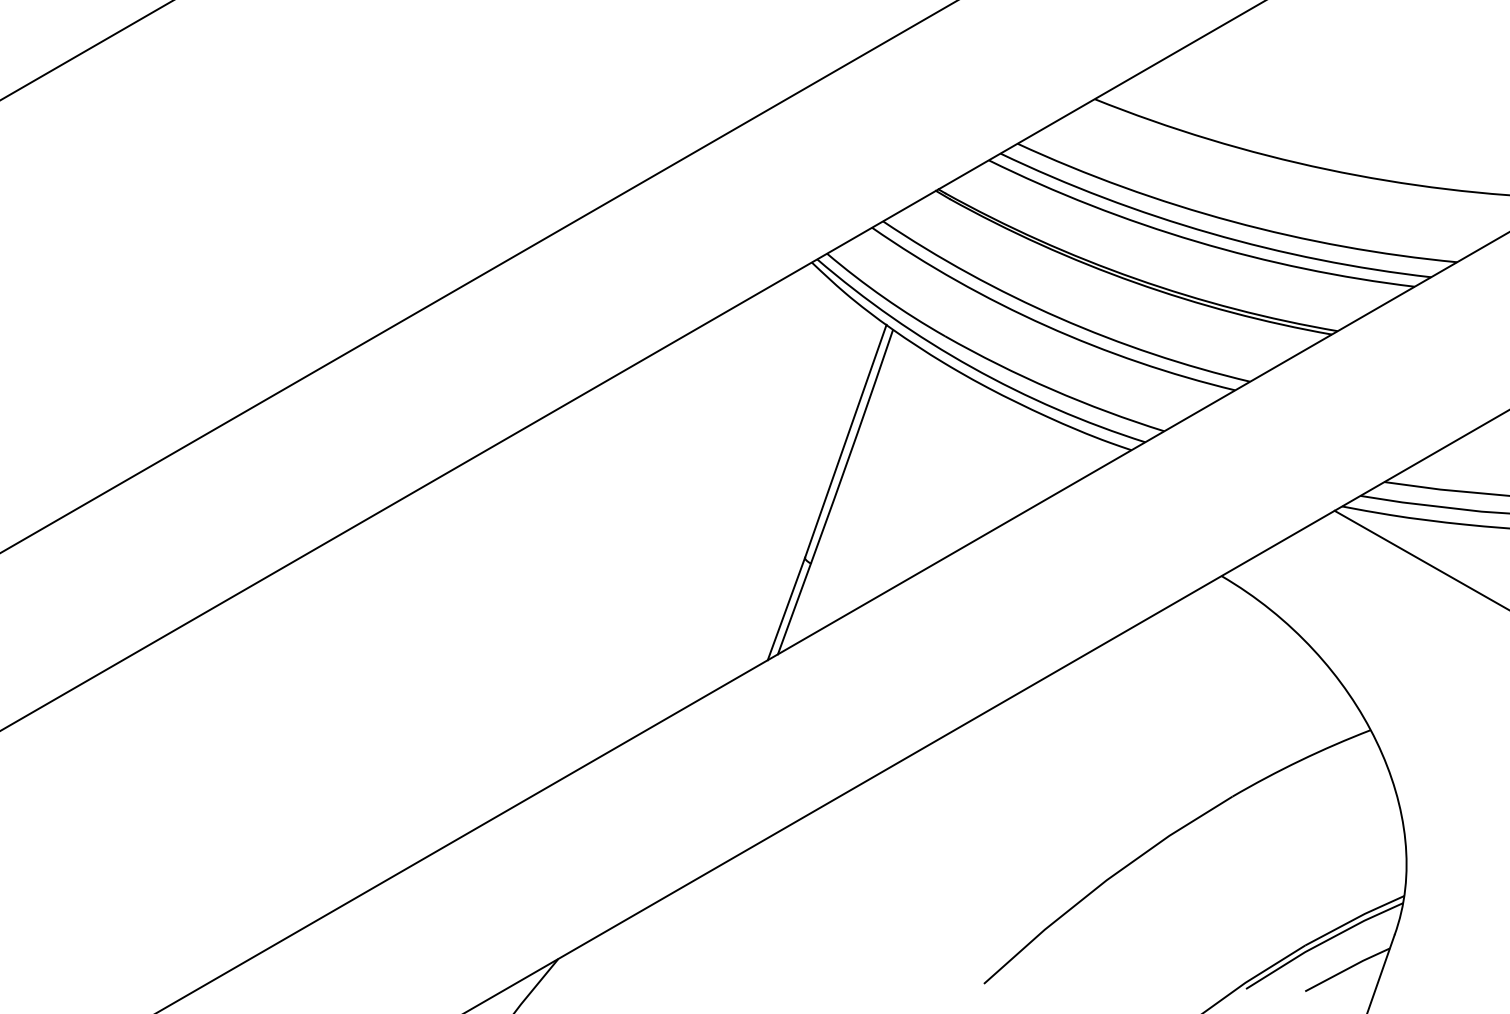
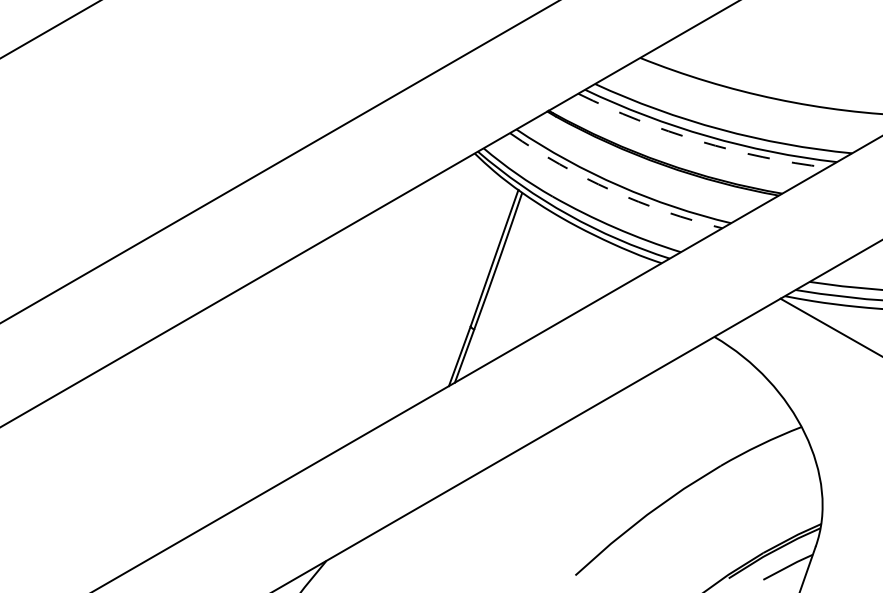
arc: (1196, 242) -> (699, 141), solid -> dashed
arc: (1045, 325) -> (611, 190), solid -> dashed

